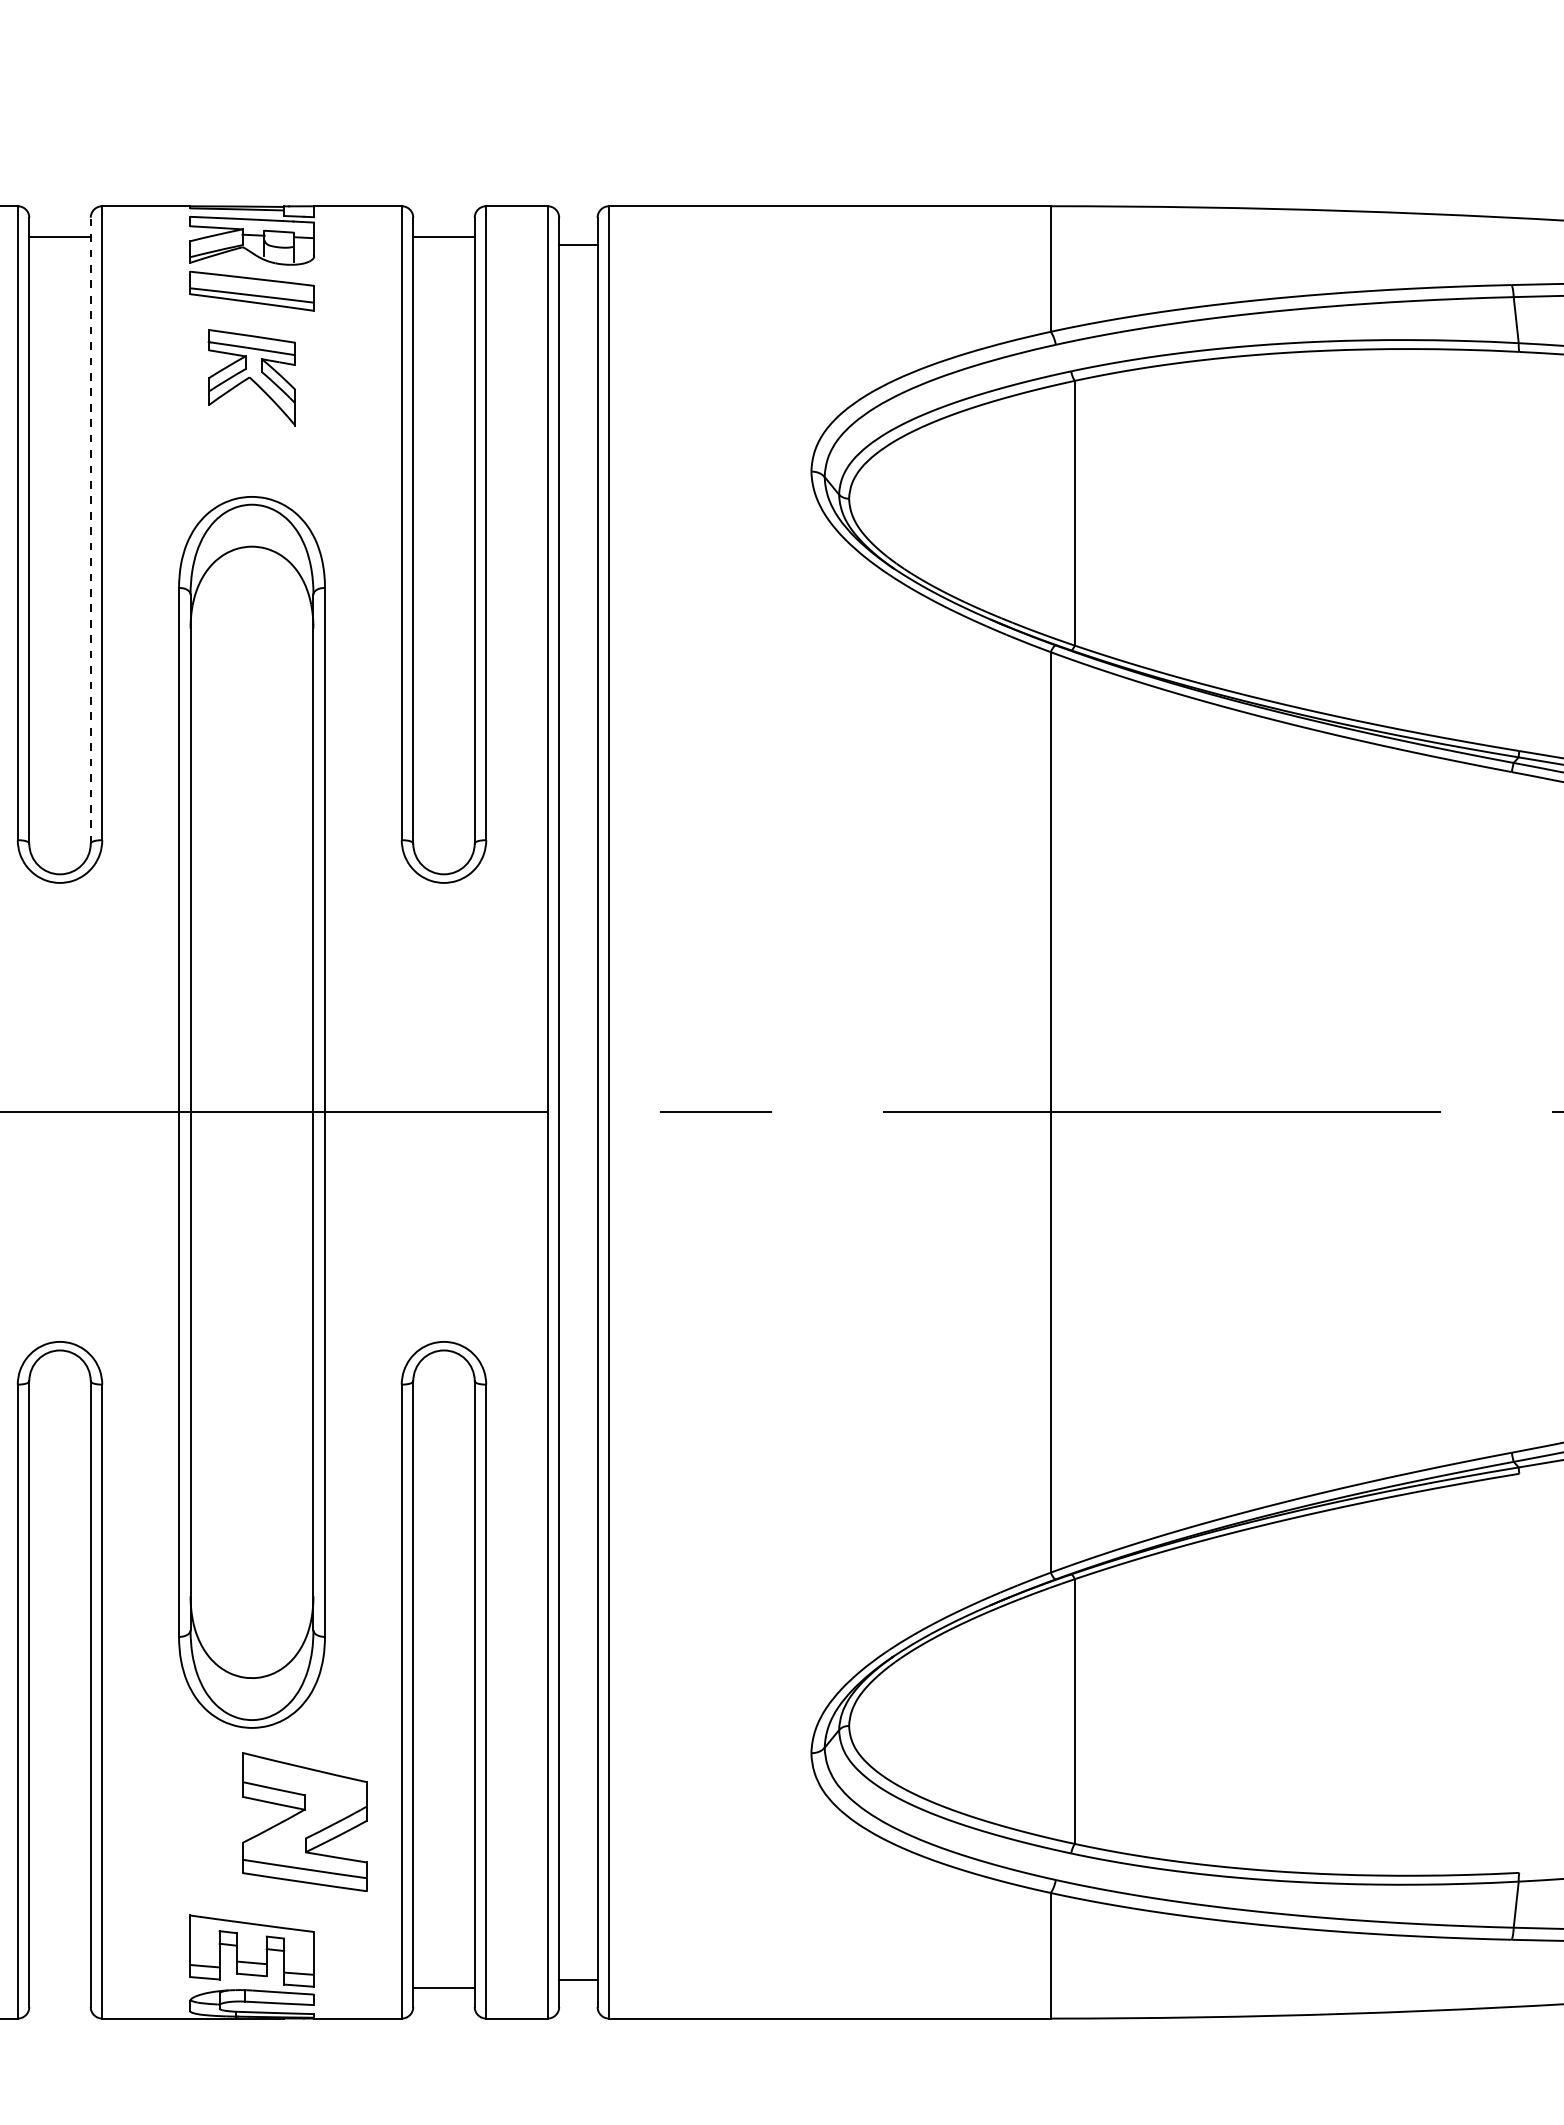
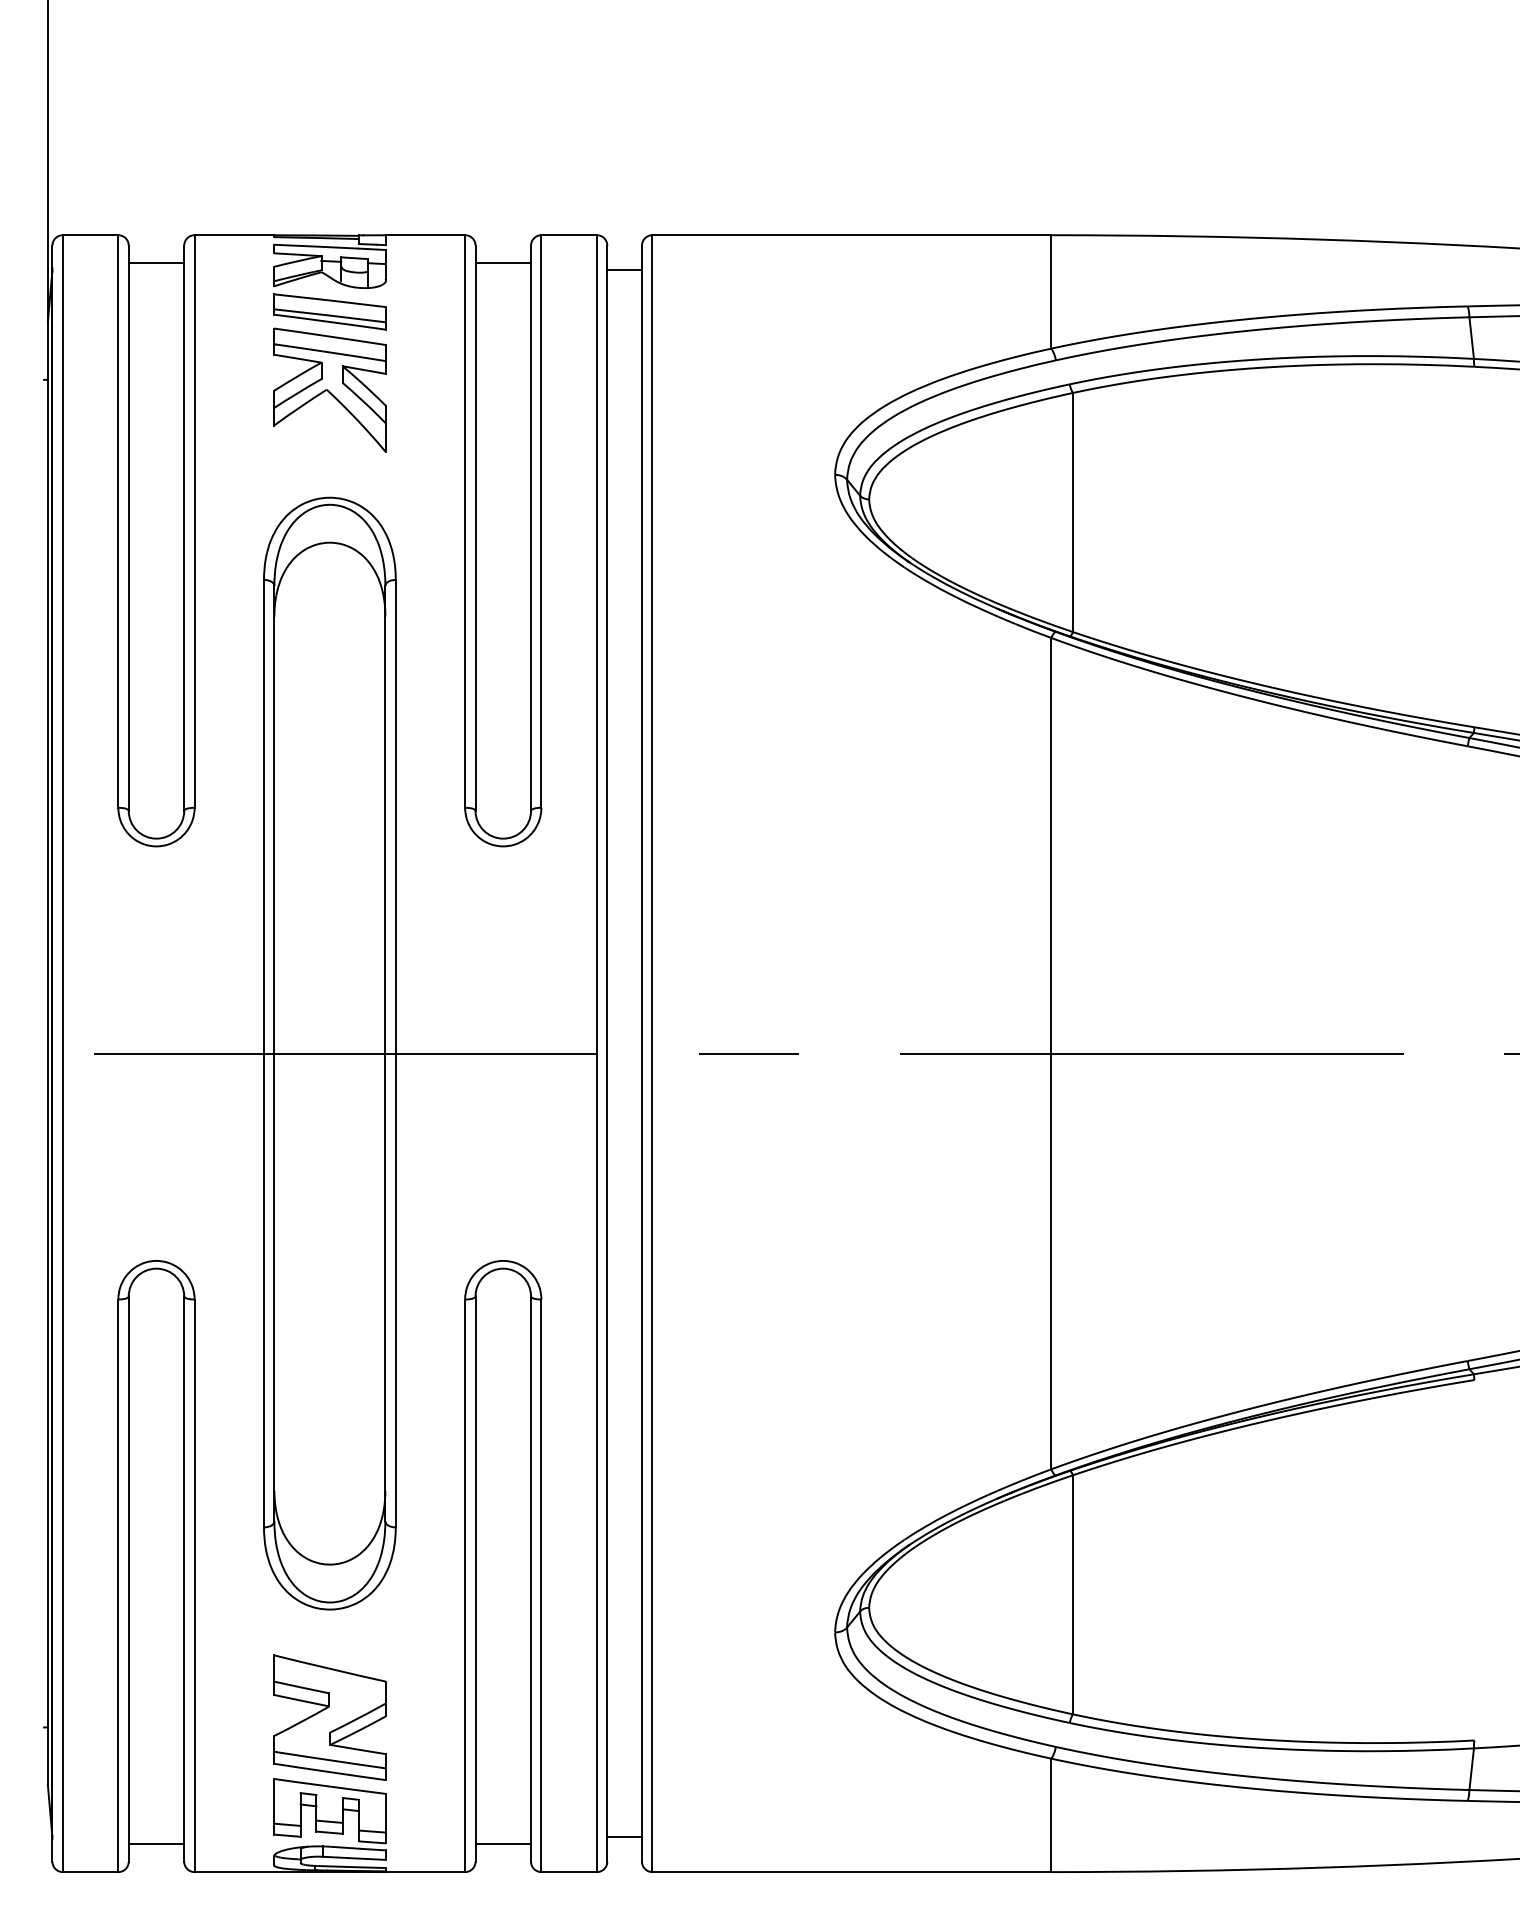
part: (251, 377) -> (329, 389), size x1.43
line: (91, 530) -> (184, 528), dashed -> solid
part: (304, 1821) -> (329, 1717), moved
line: (60, 1988) -> (156, 1844), added

